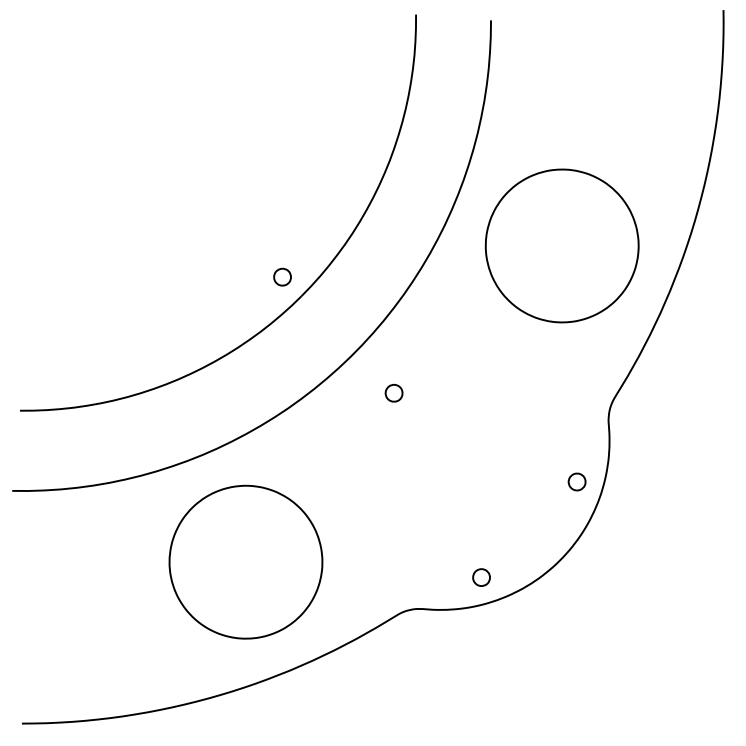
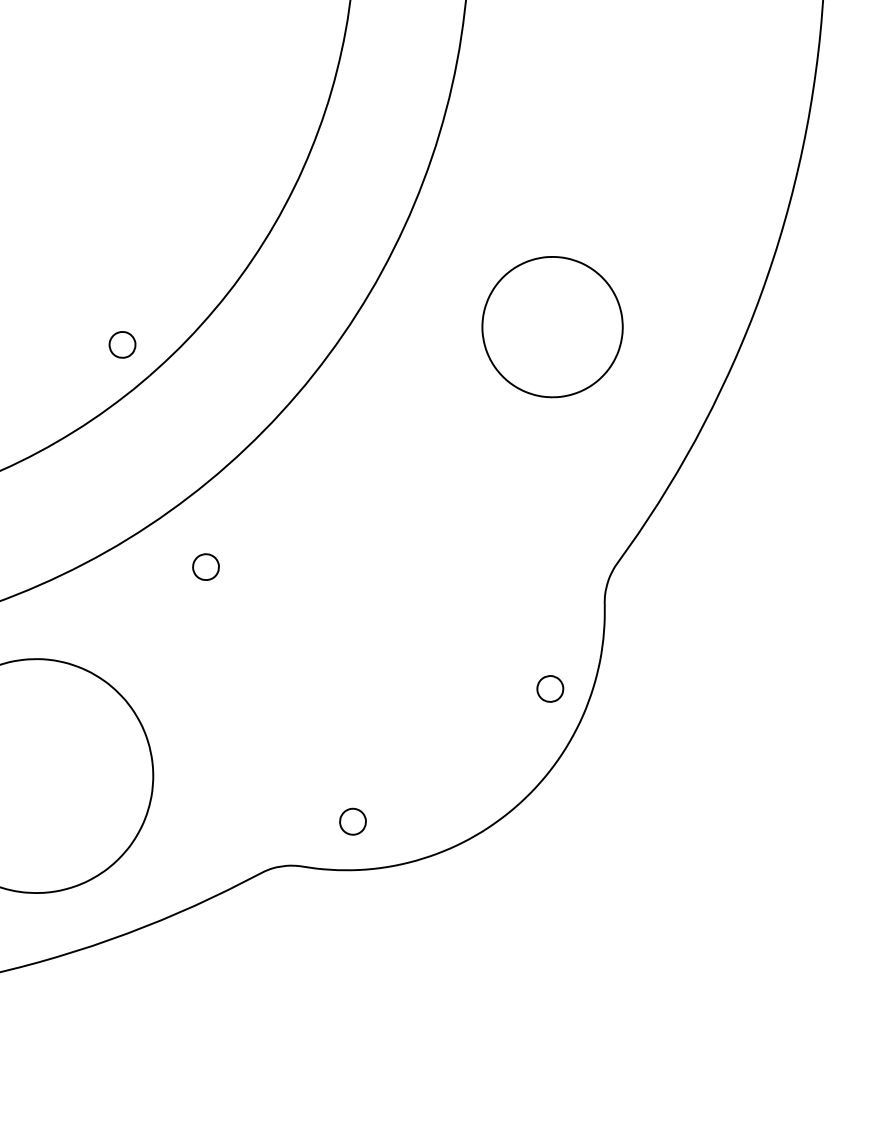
part: (561, 245) -> (551, 326), size x0.6
part: (393, 393) -> (205, 567), moved
part: (481, 577) -> (352, 821), moved

